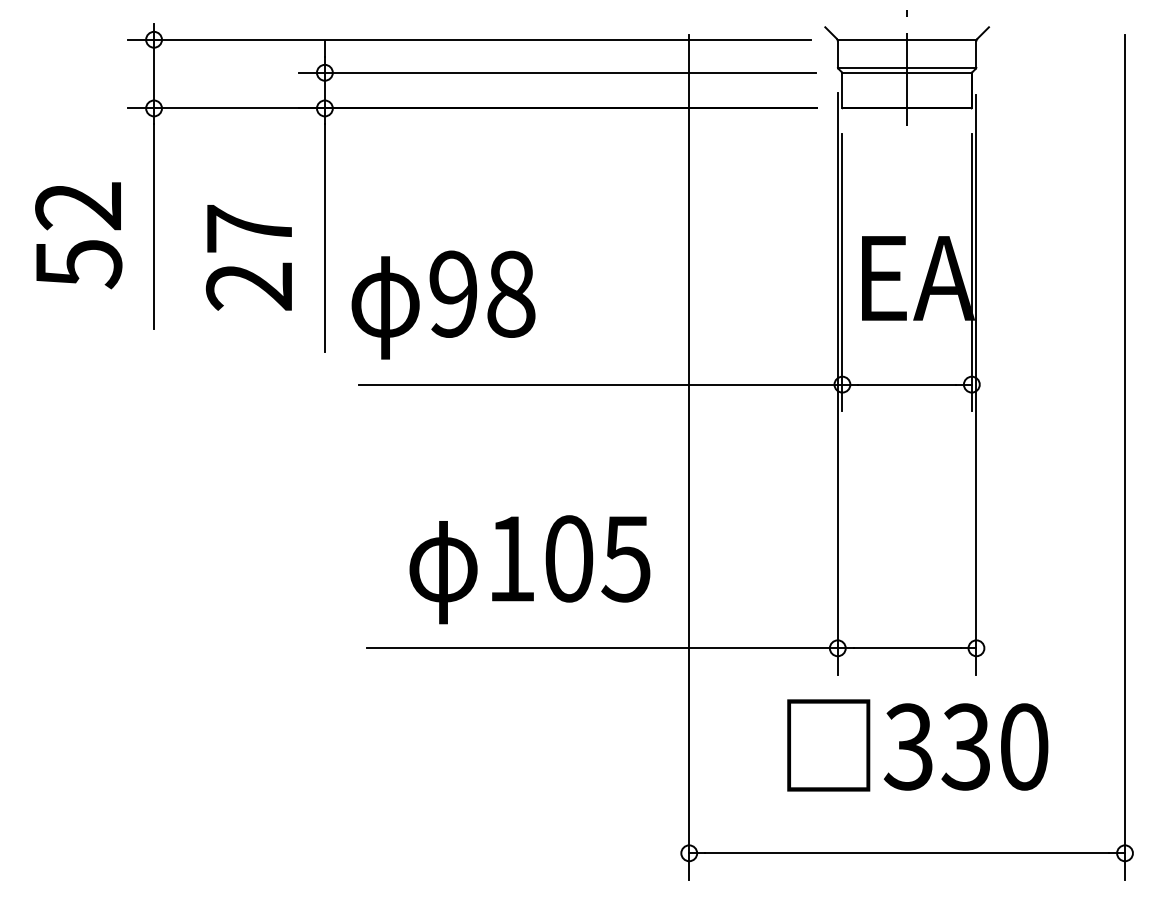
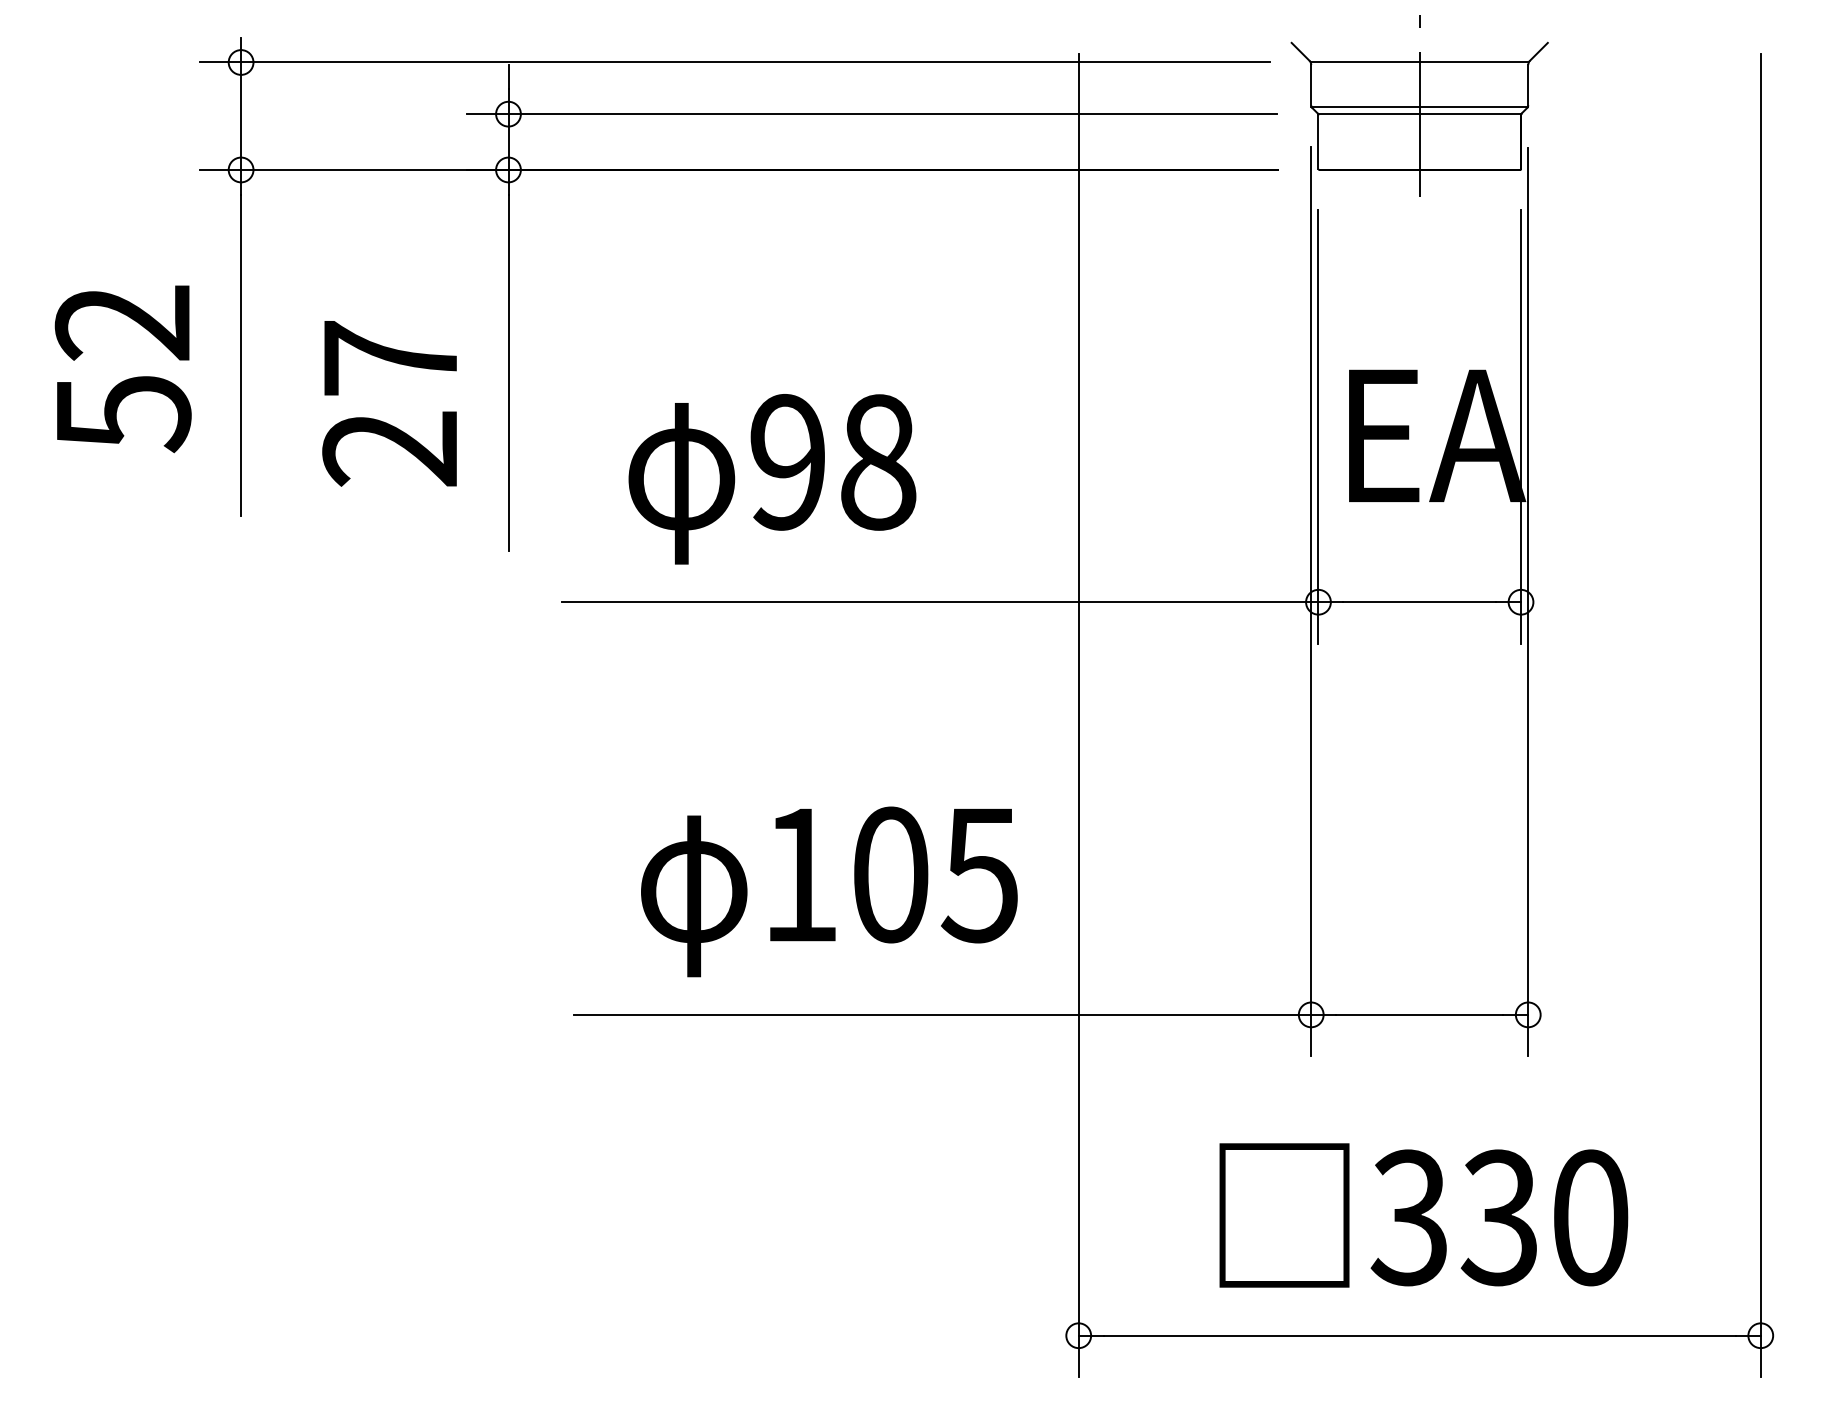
text: (443, 304) -> (772, 478), moved
text: (917, 745) -> (1423, 1215), moved

